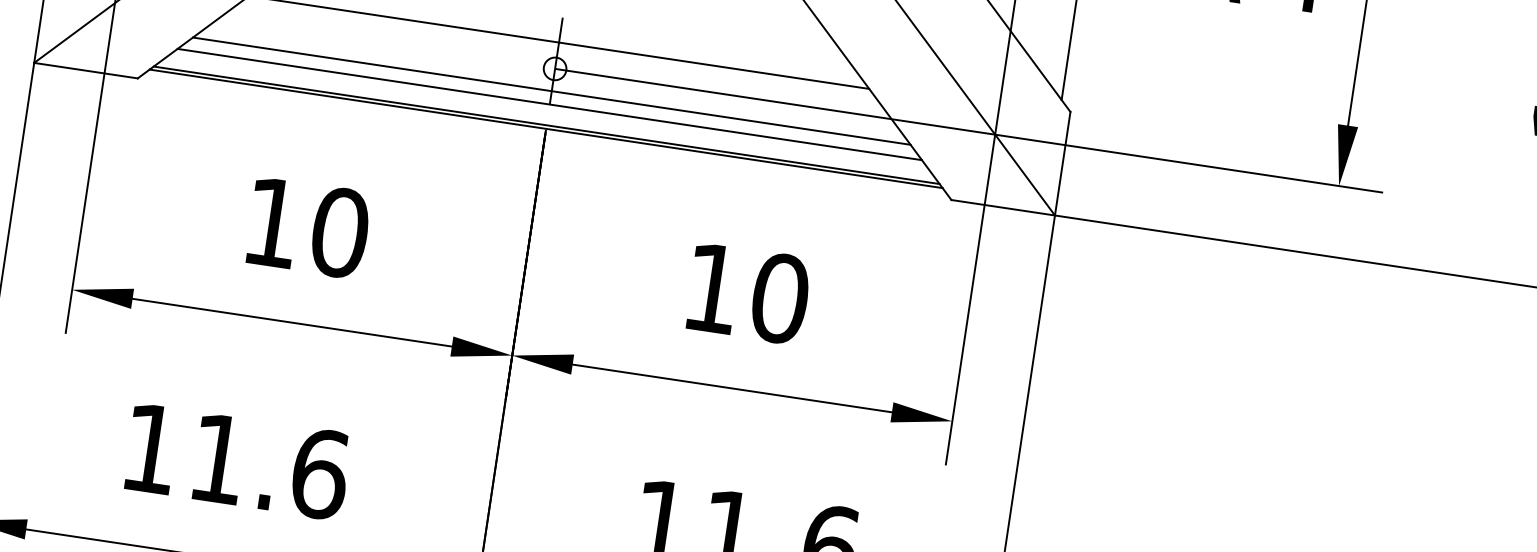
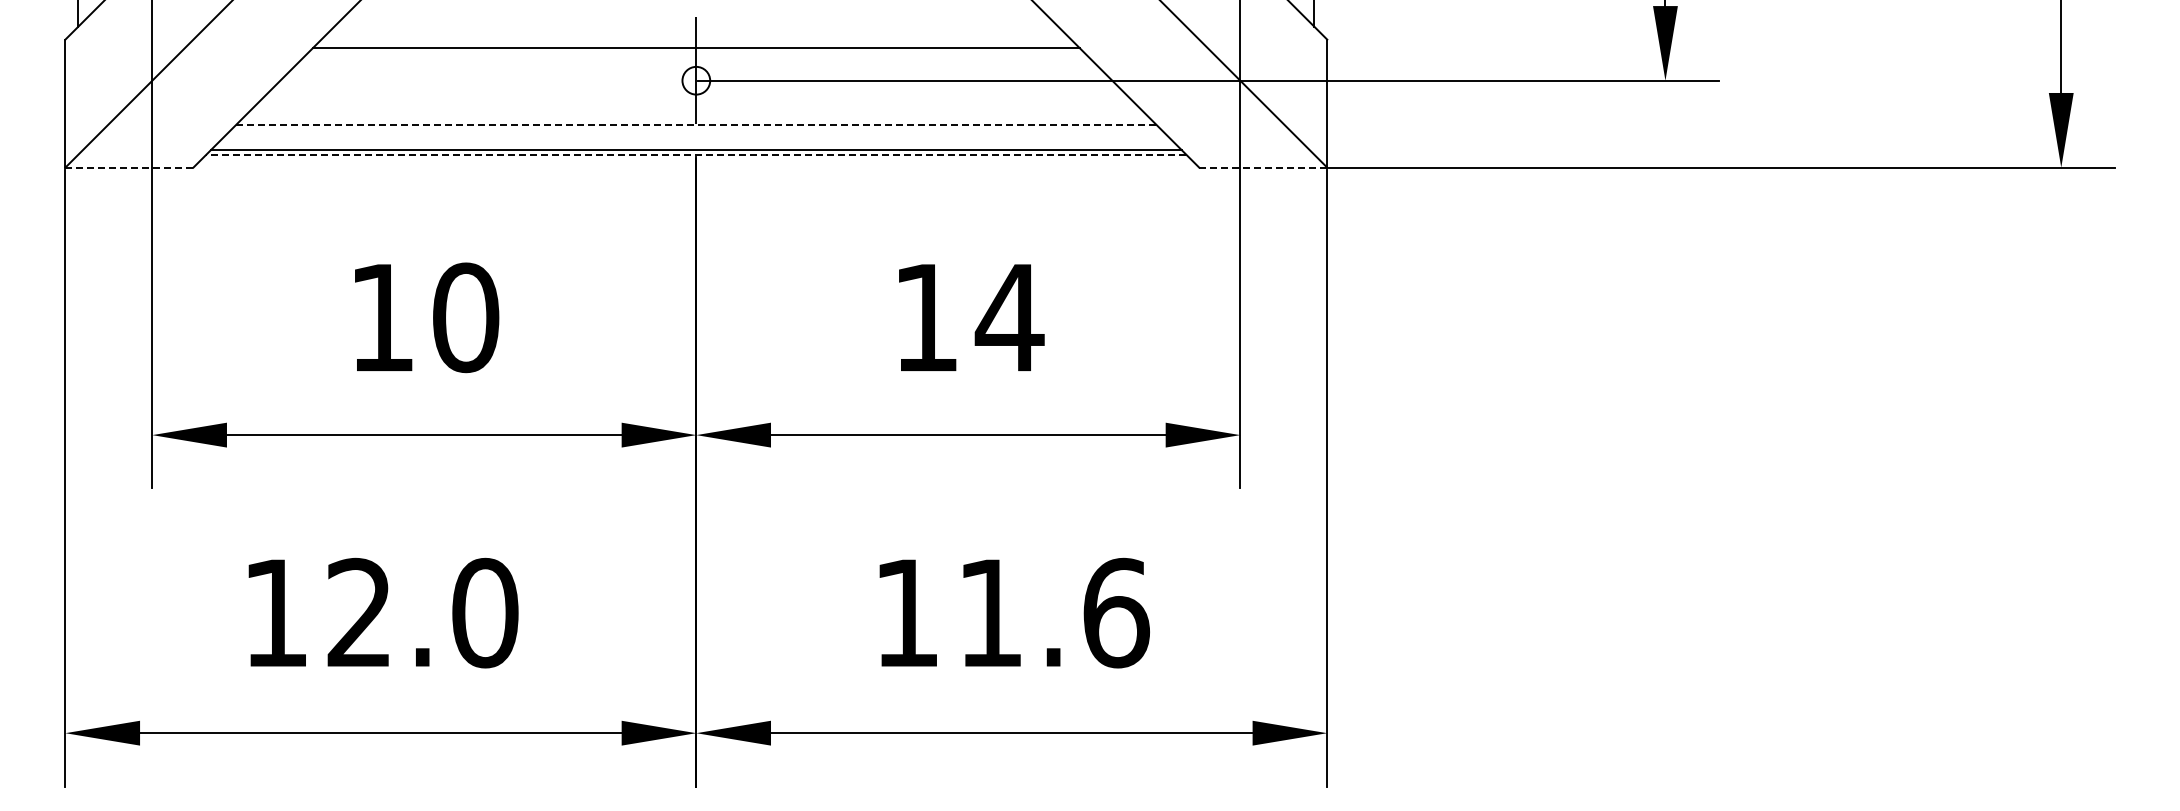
line: (85, 70) -> (128, 167), solid -> dashed
line: (551, 91) -> (695, 108), removed
line: (549, 104) -> (695, 124), solid -> dashed
line: (545, 128) -> (695, 154), solid -> dashed
line: (1002, 207) -> (1262, 167), solid -> dashed
text: (779, 298) -> (1009, 317), 10 -> 14
text: (270, 466) -> (423, 612), 11.6 -> 12.0

